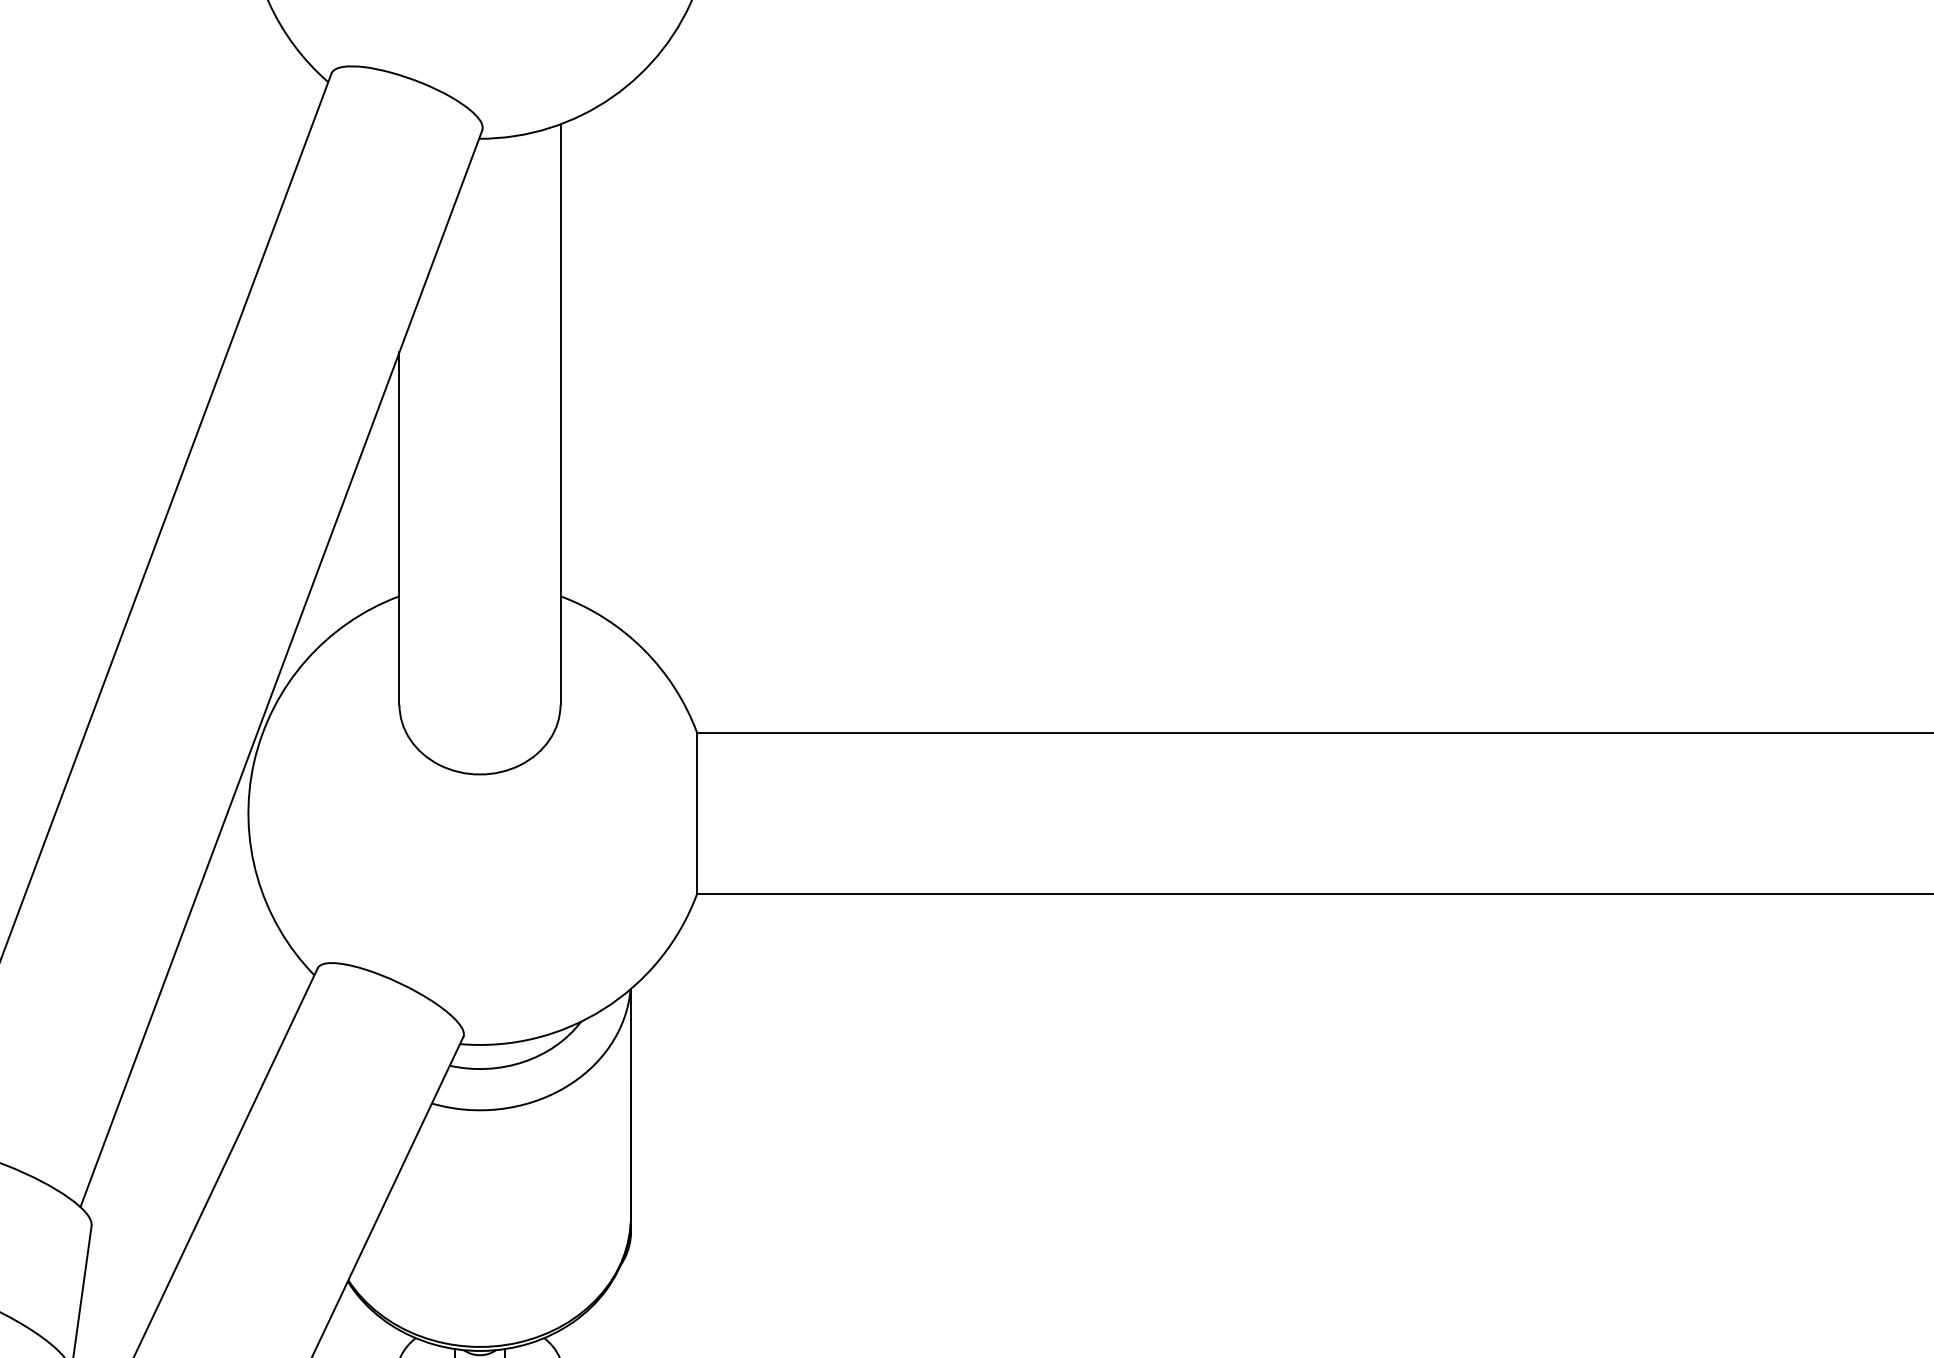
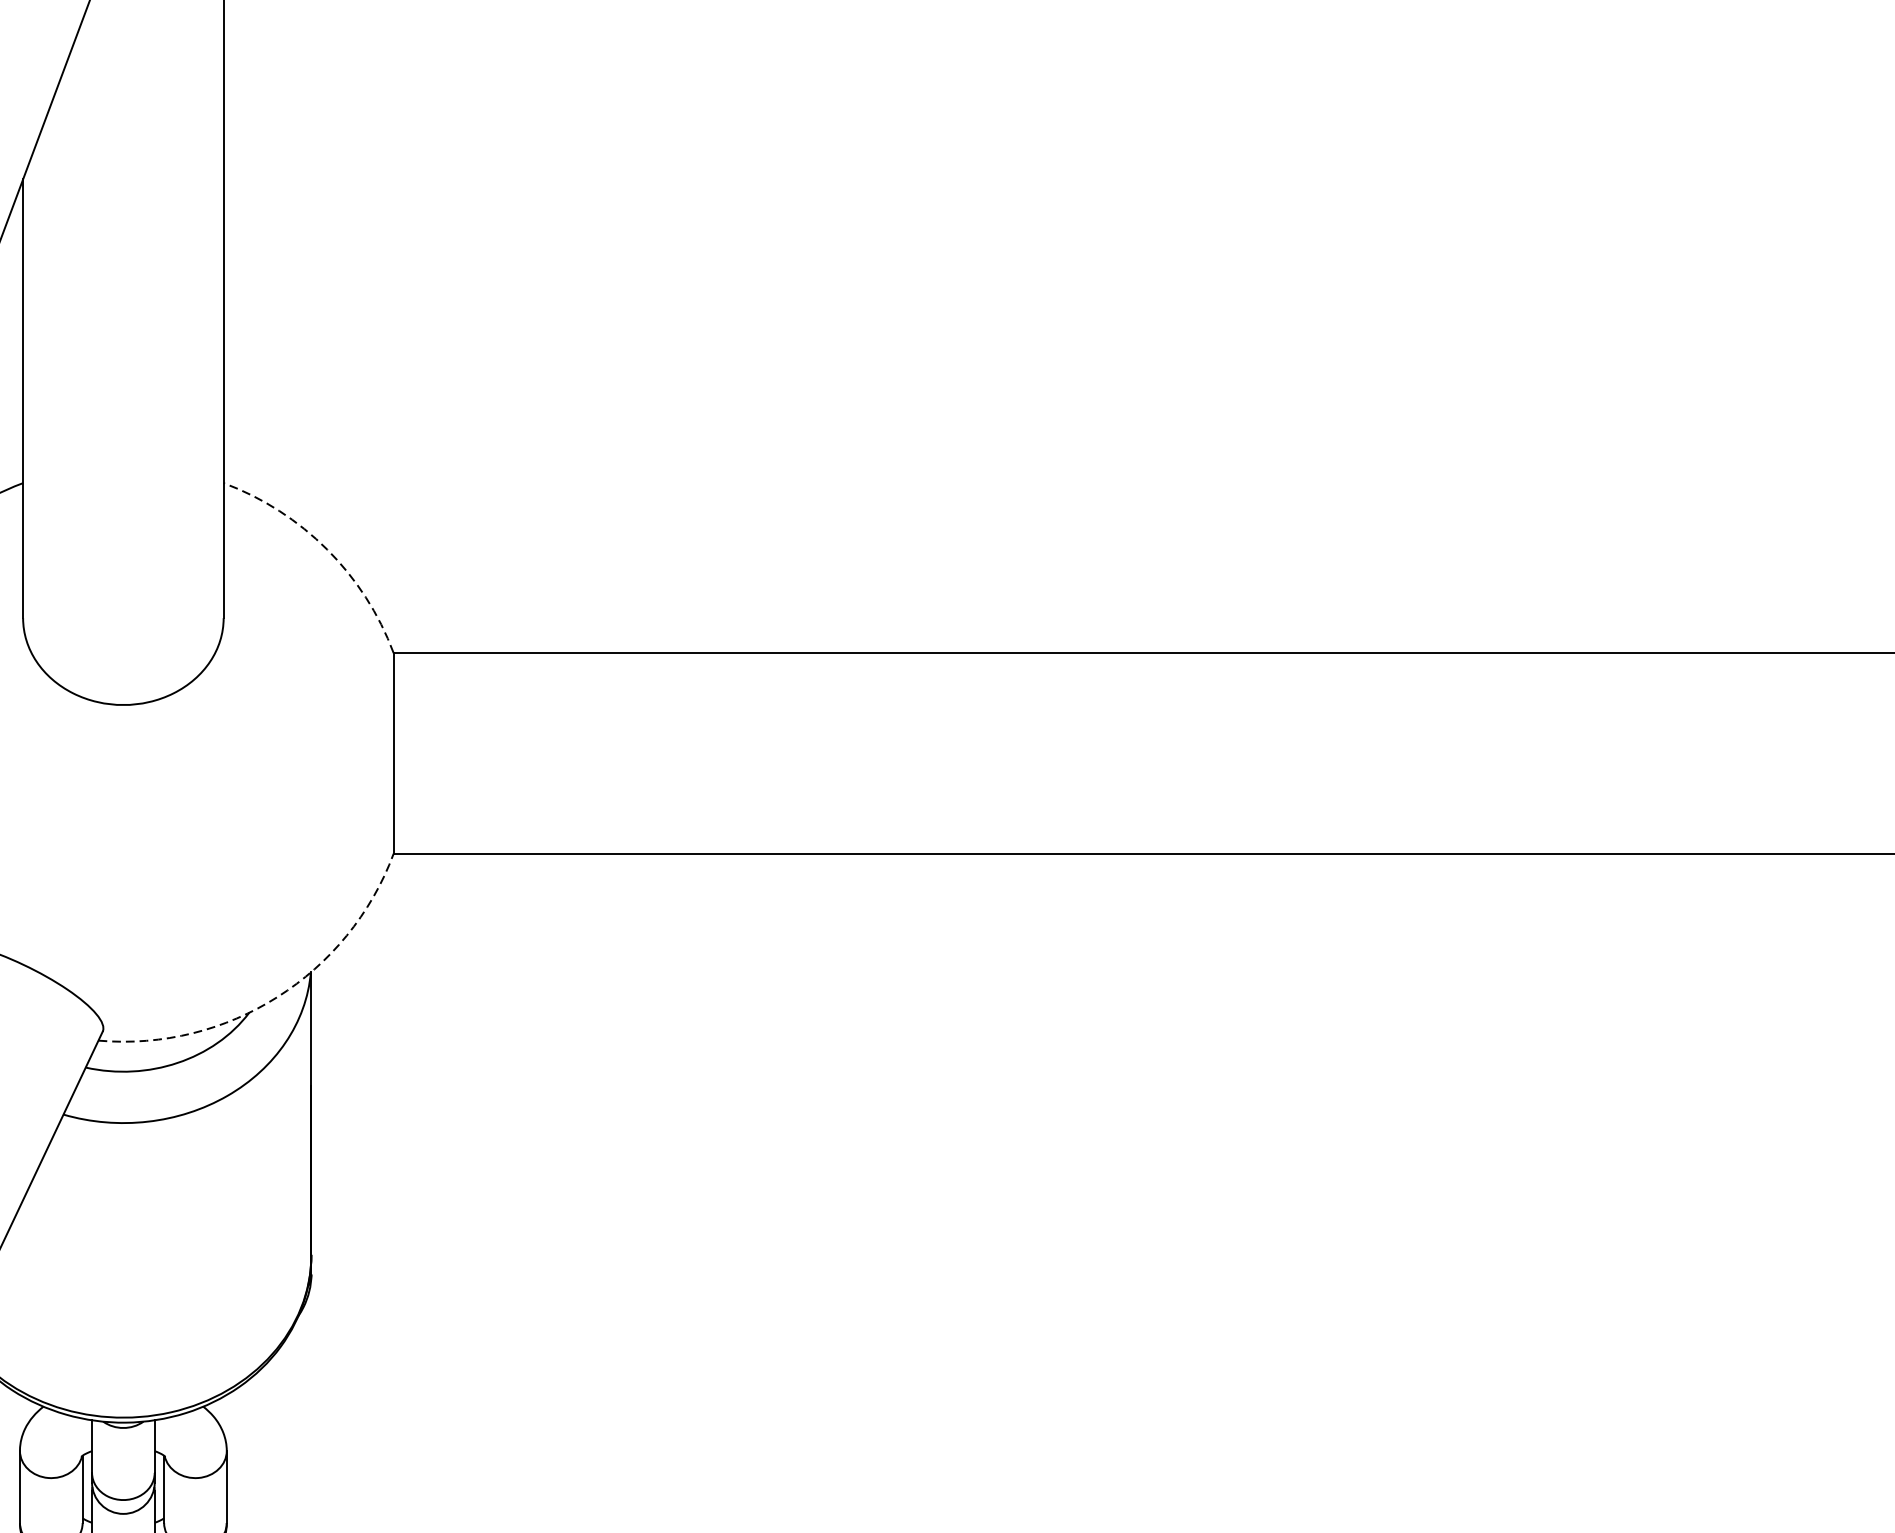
arc: (643, 649) -> (326, 549), solid -> dashed
arc: (603, 1009) -> (277, 997), solid -> dashed

